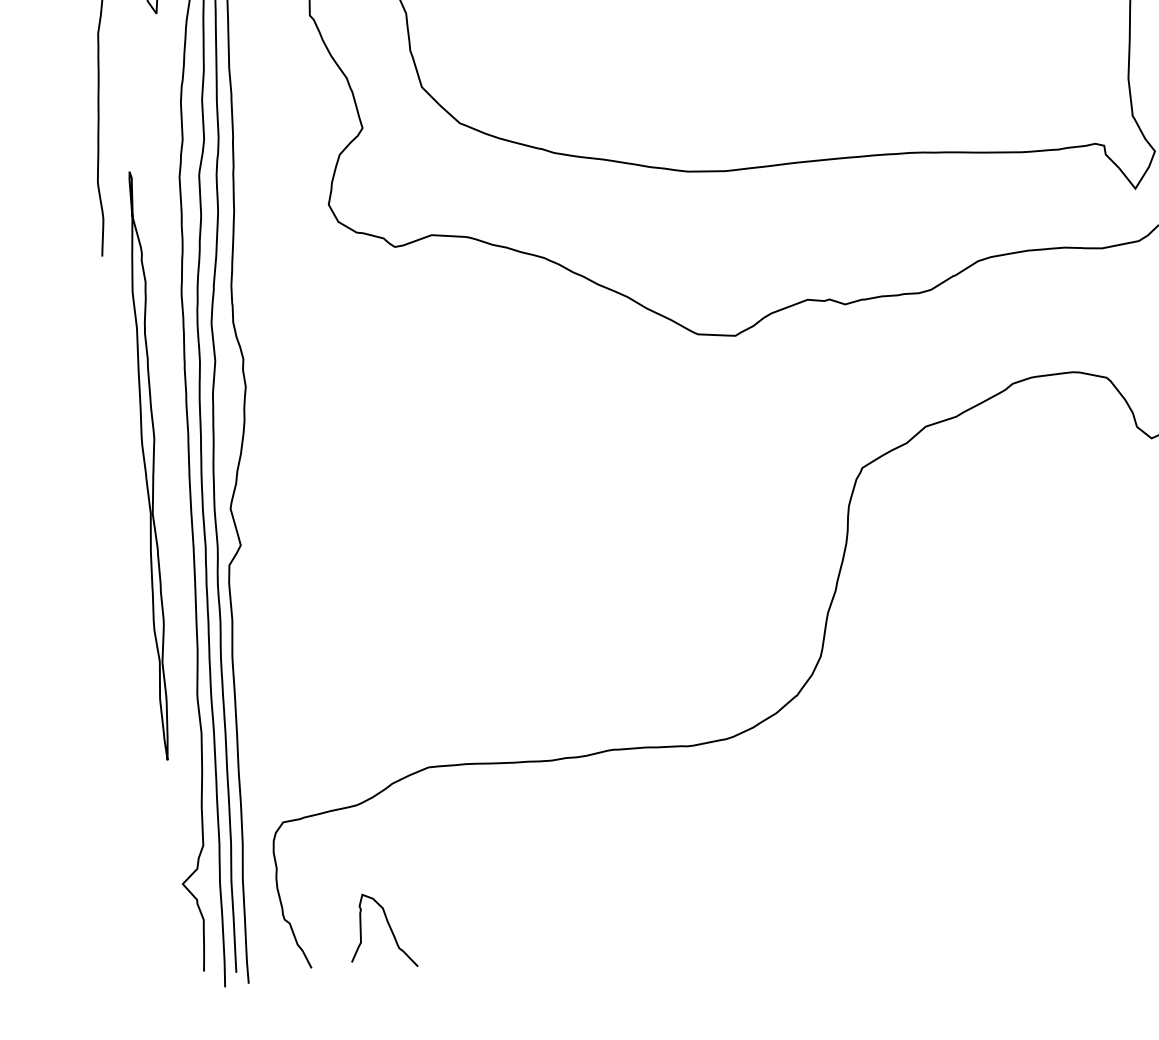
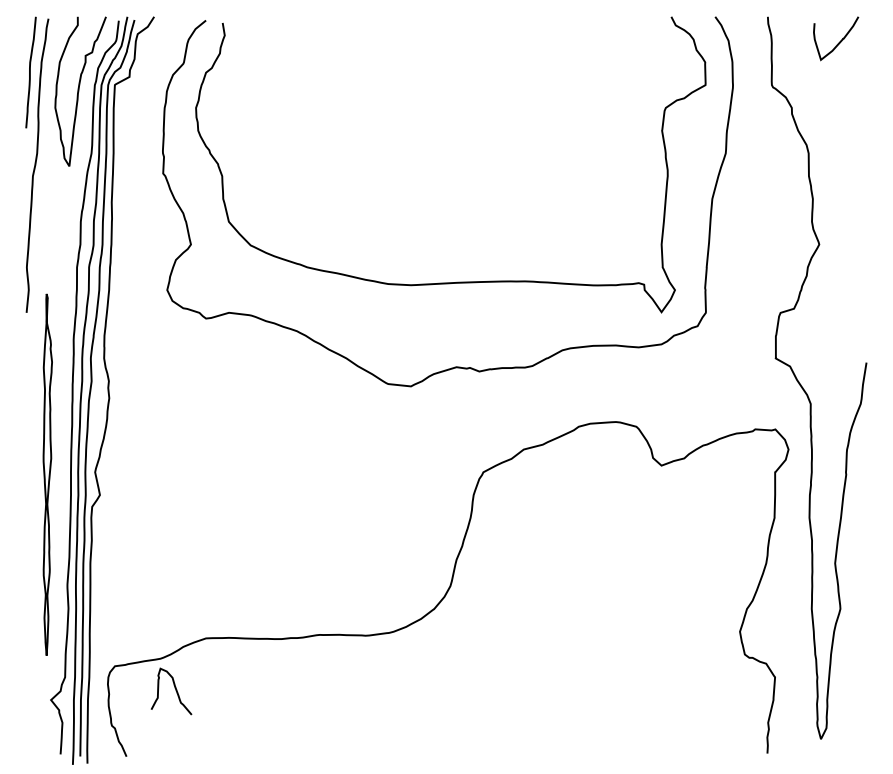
part: (149, 465) -> (47, 474), moved
curve: (389, 928) -> (175, 690), moved

